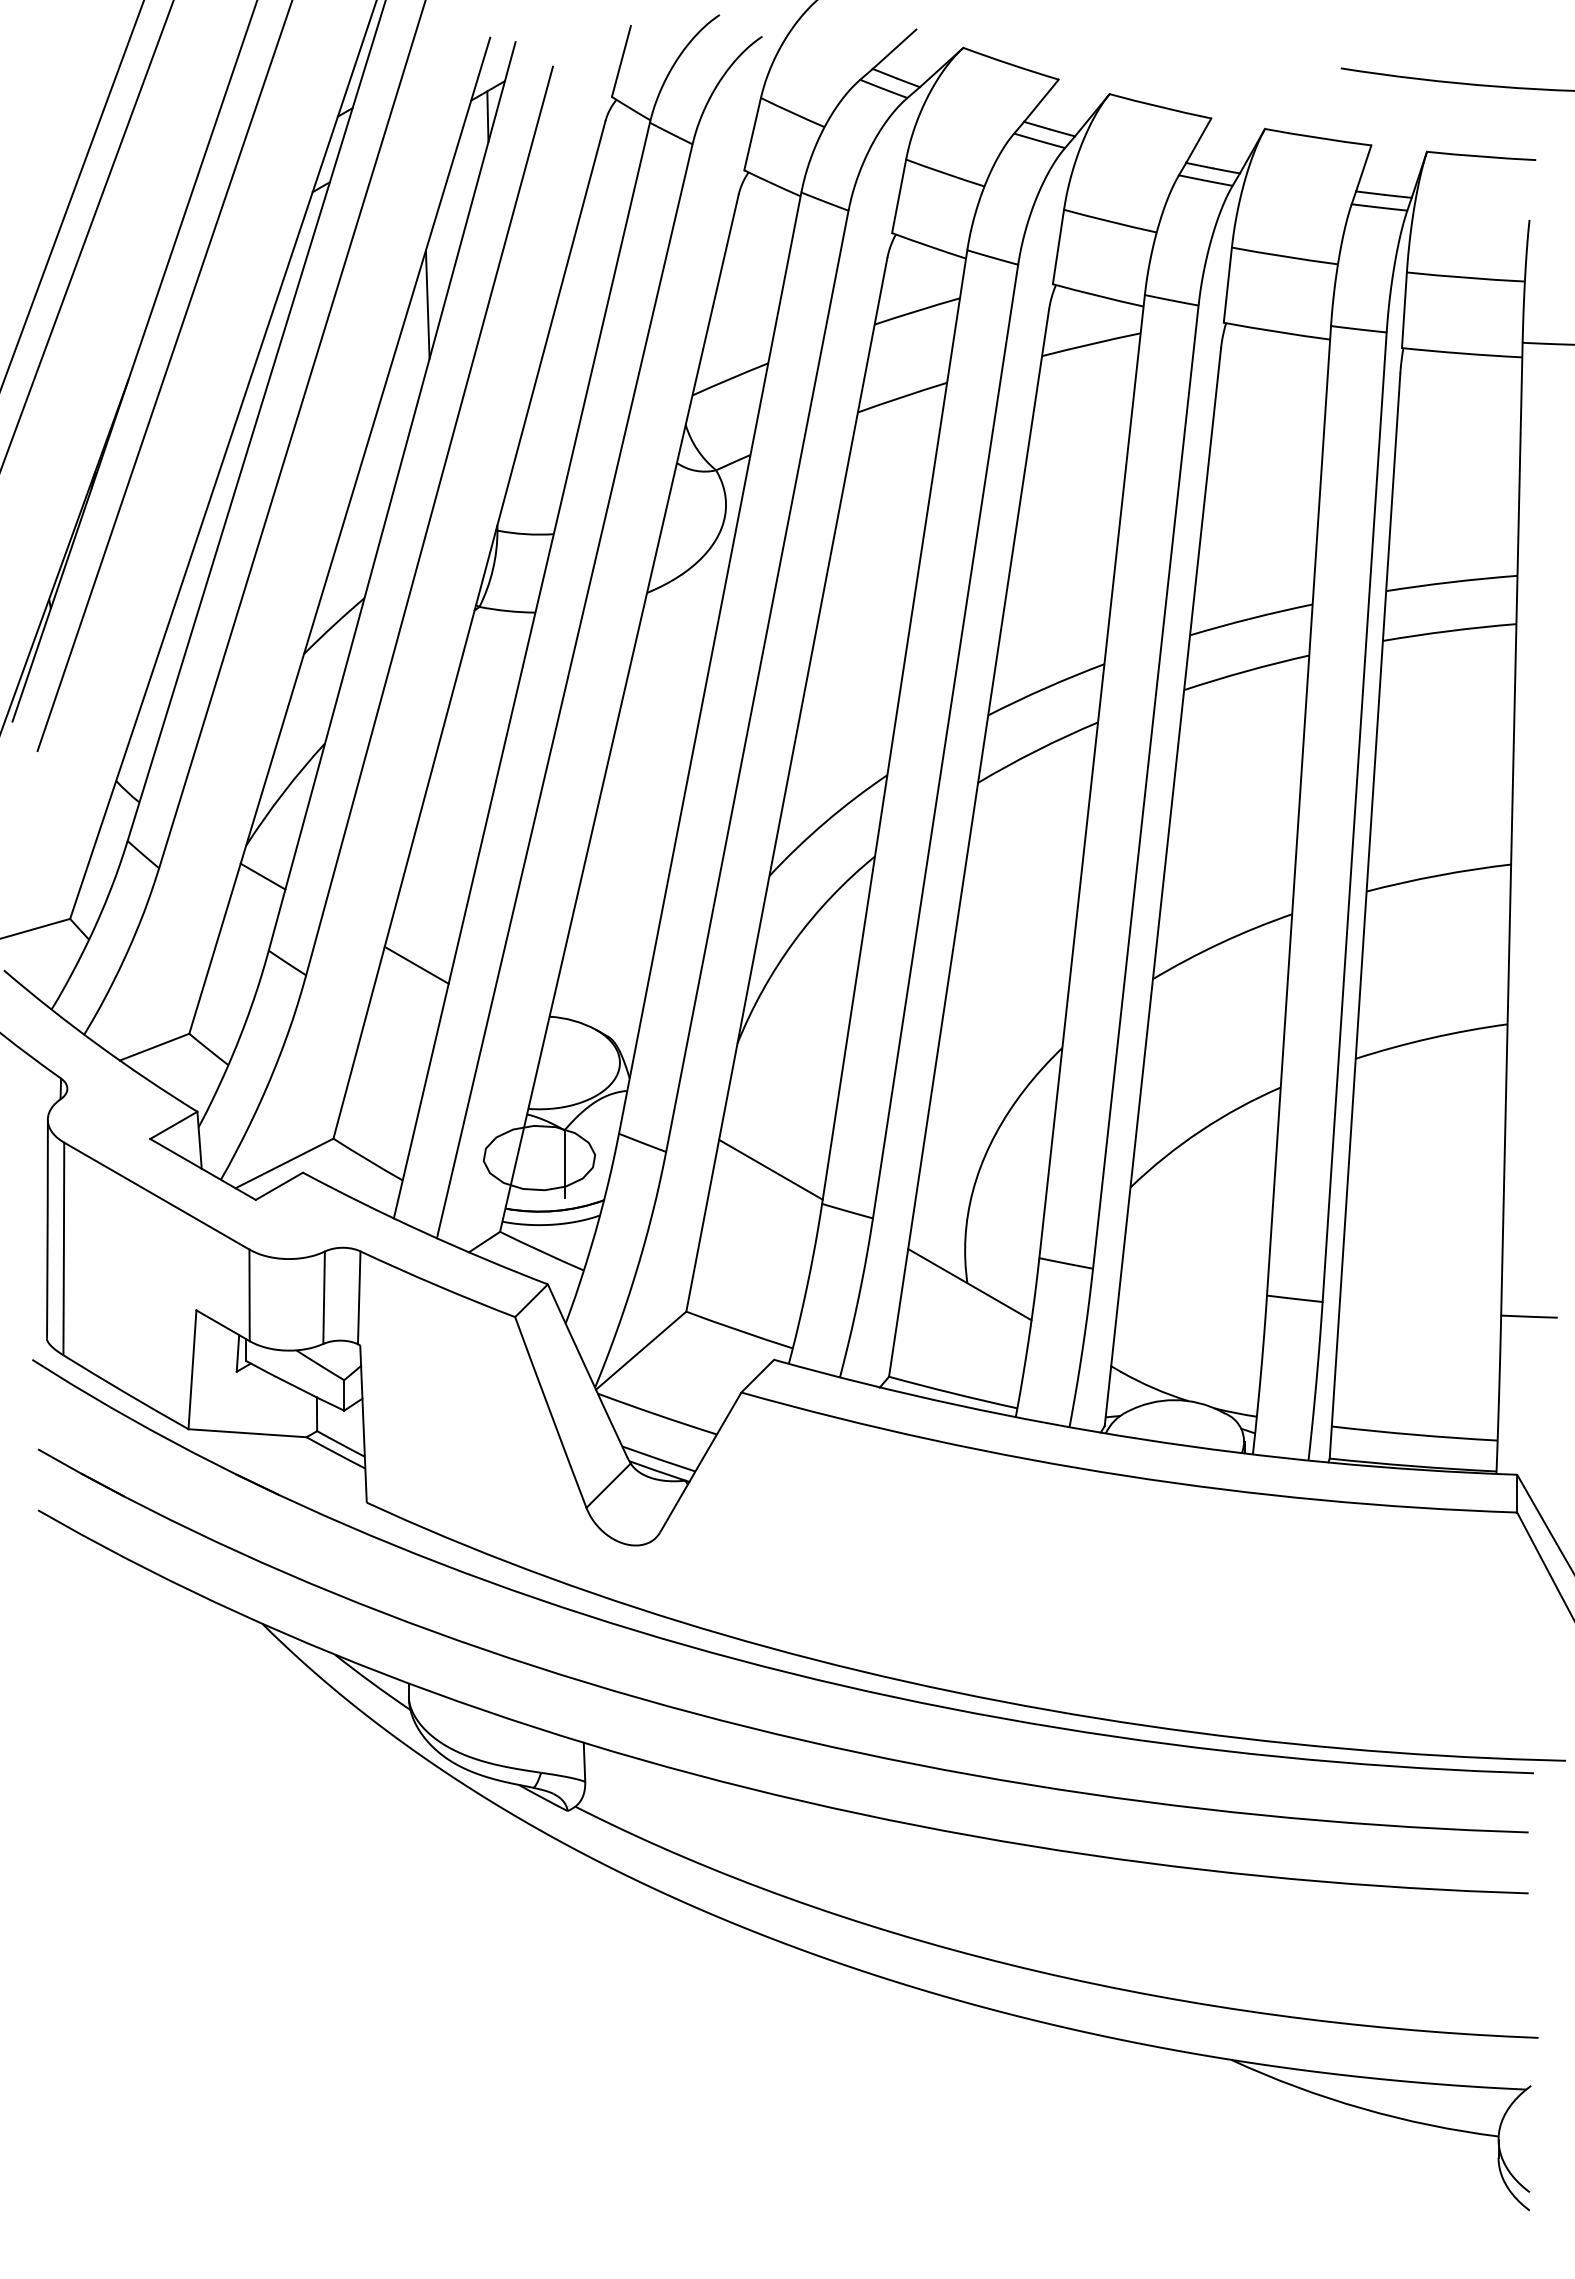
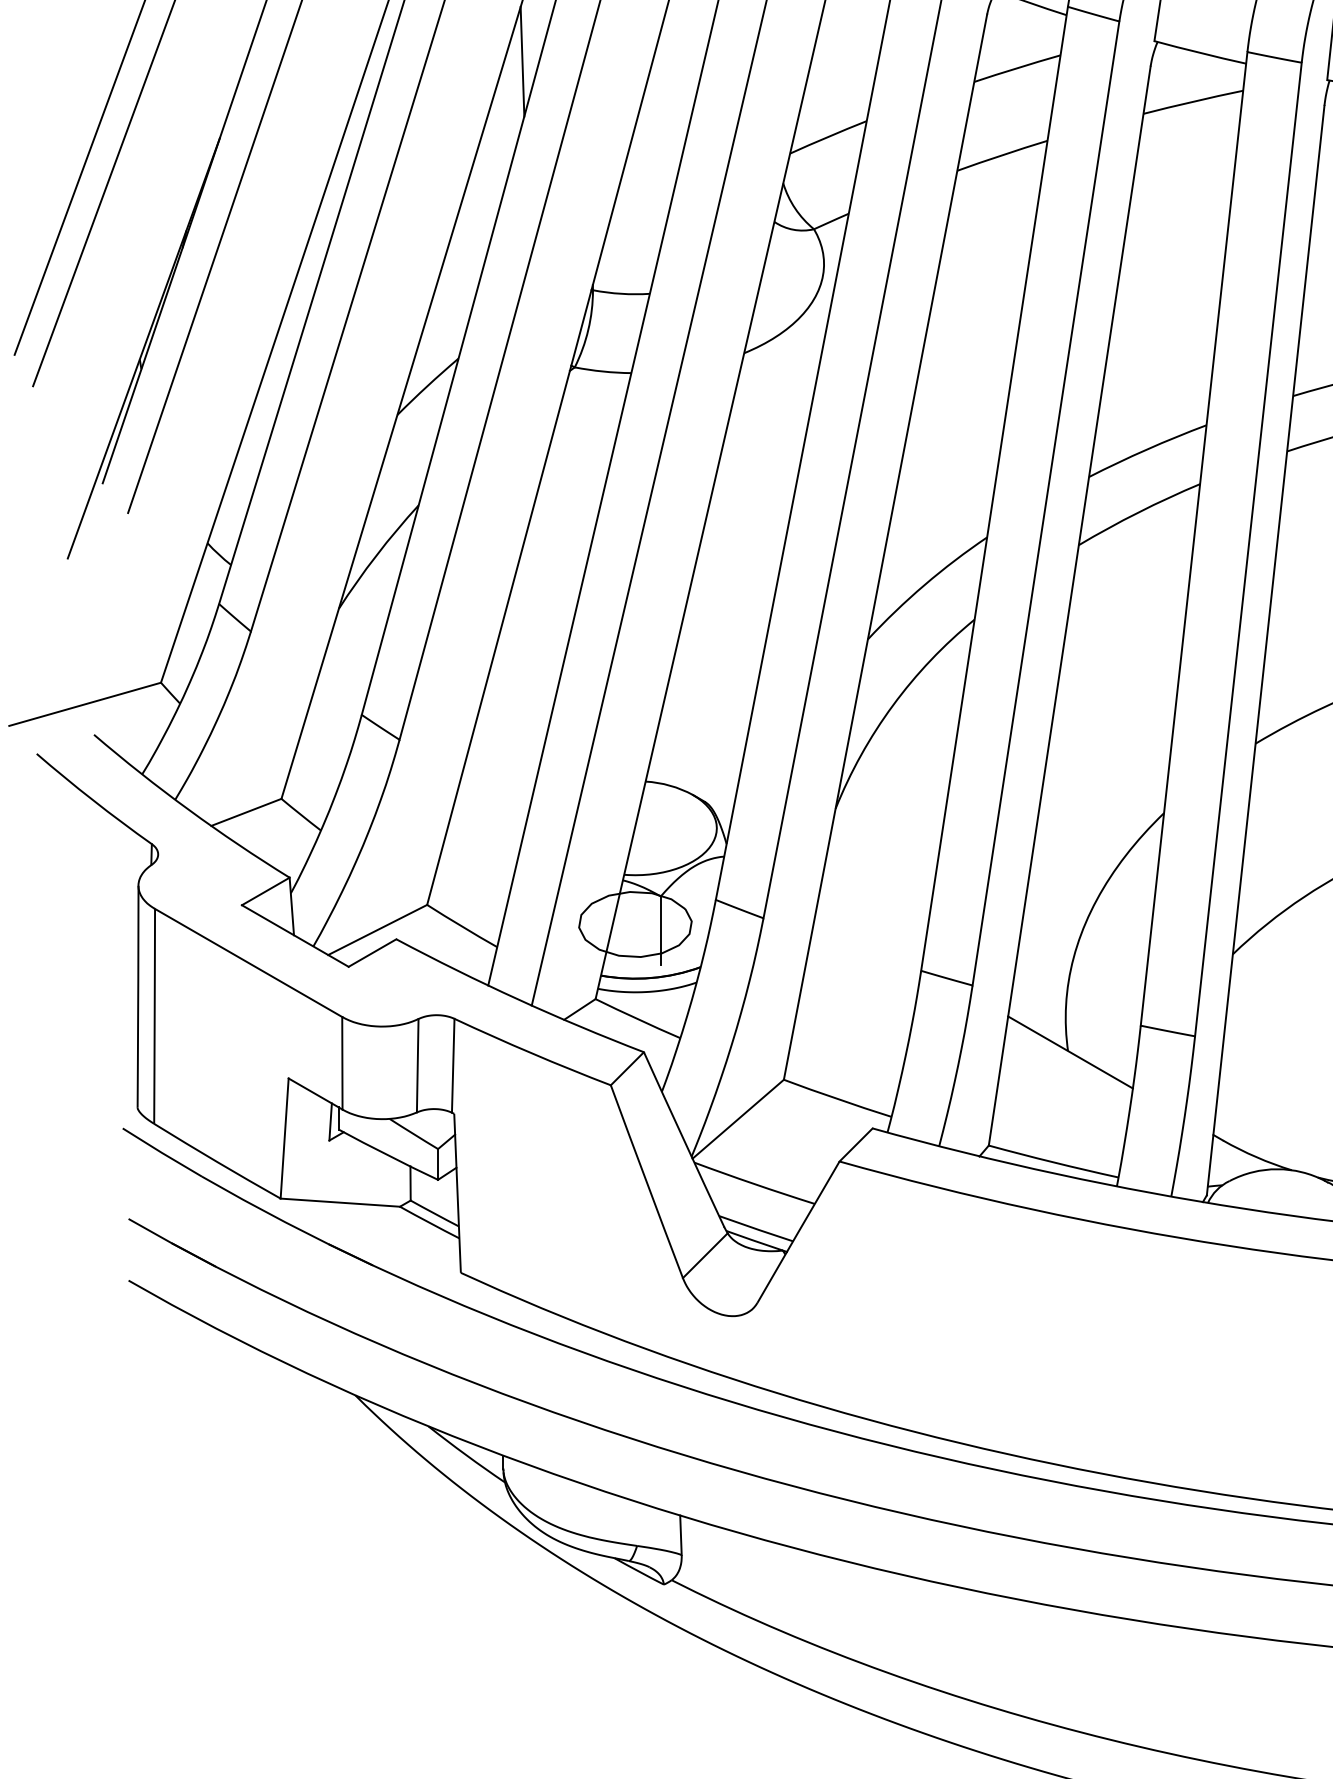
line: (262, 876) -> (355, 639), removed
line: (416, 964) -> (511, 728), removed
line: (770, 1169) -> (868, 936), removed

